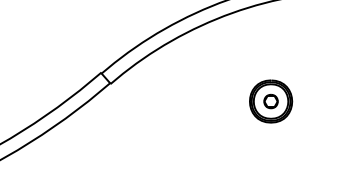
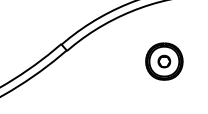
part: (271, 101) -> (164, 61), size x1.43

